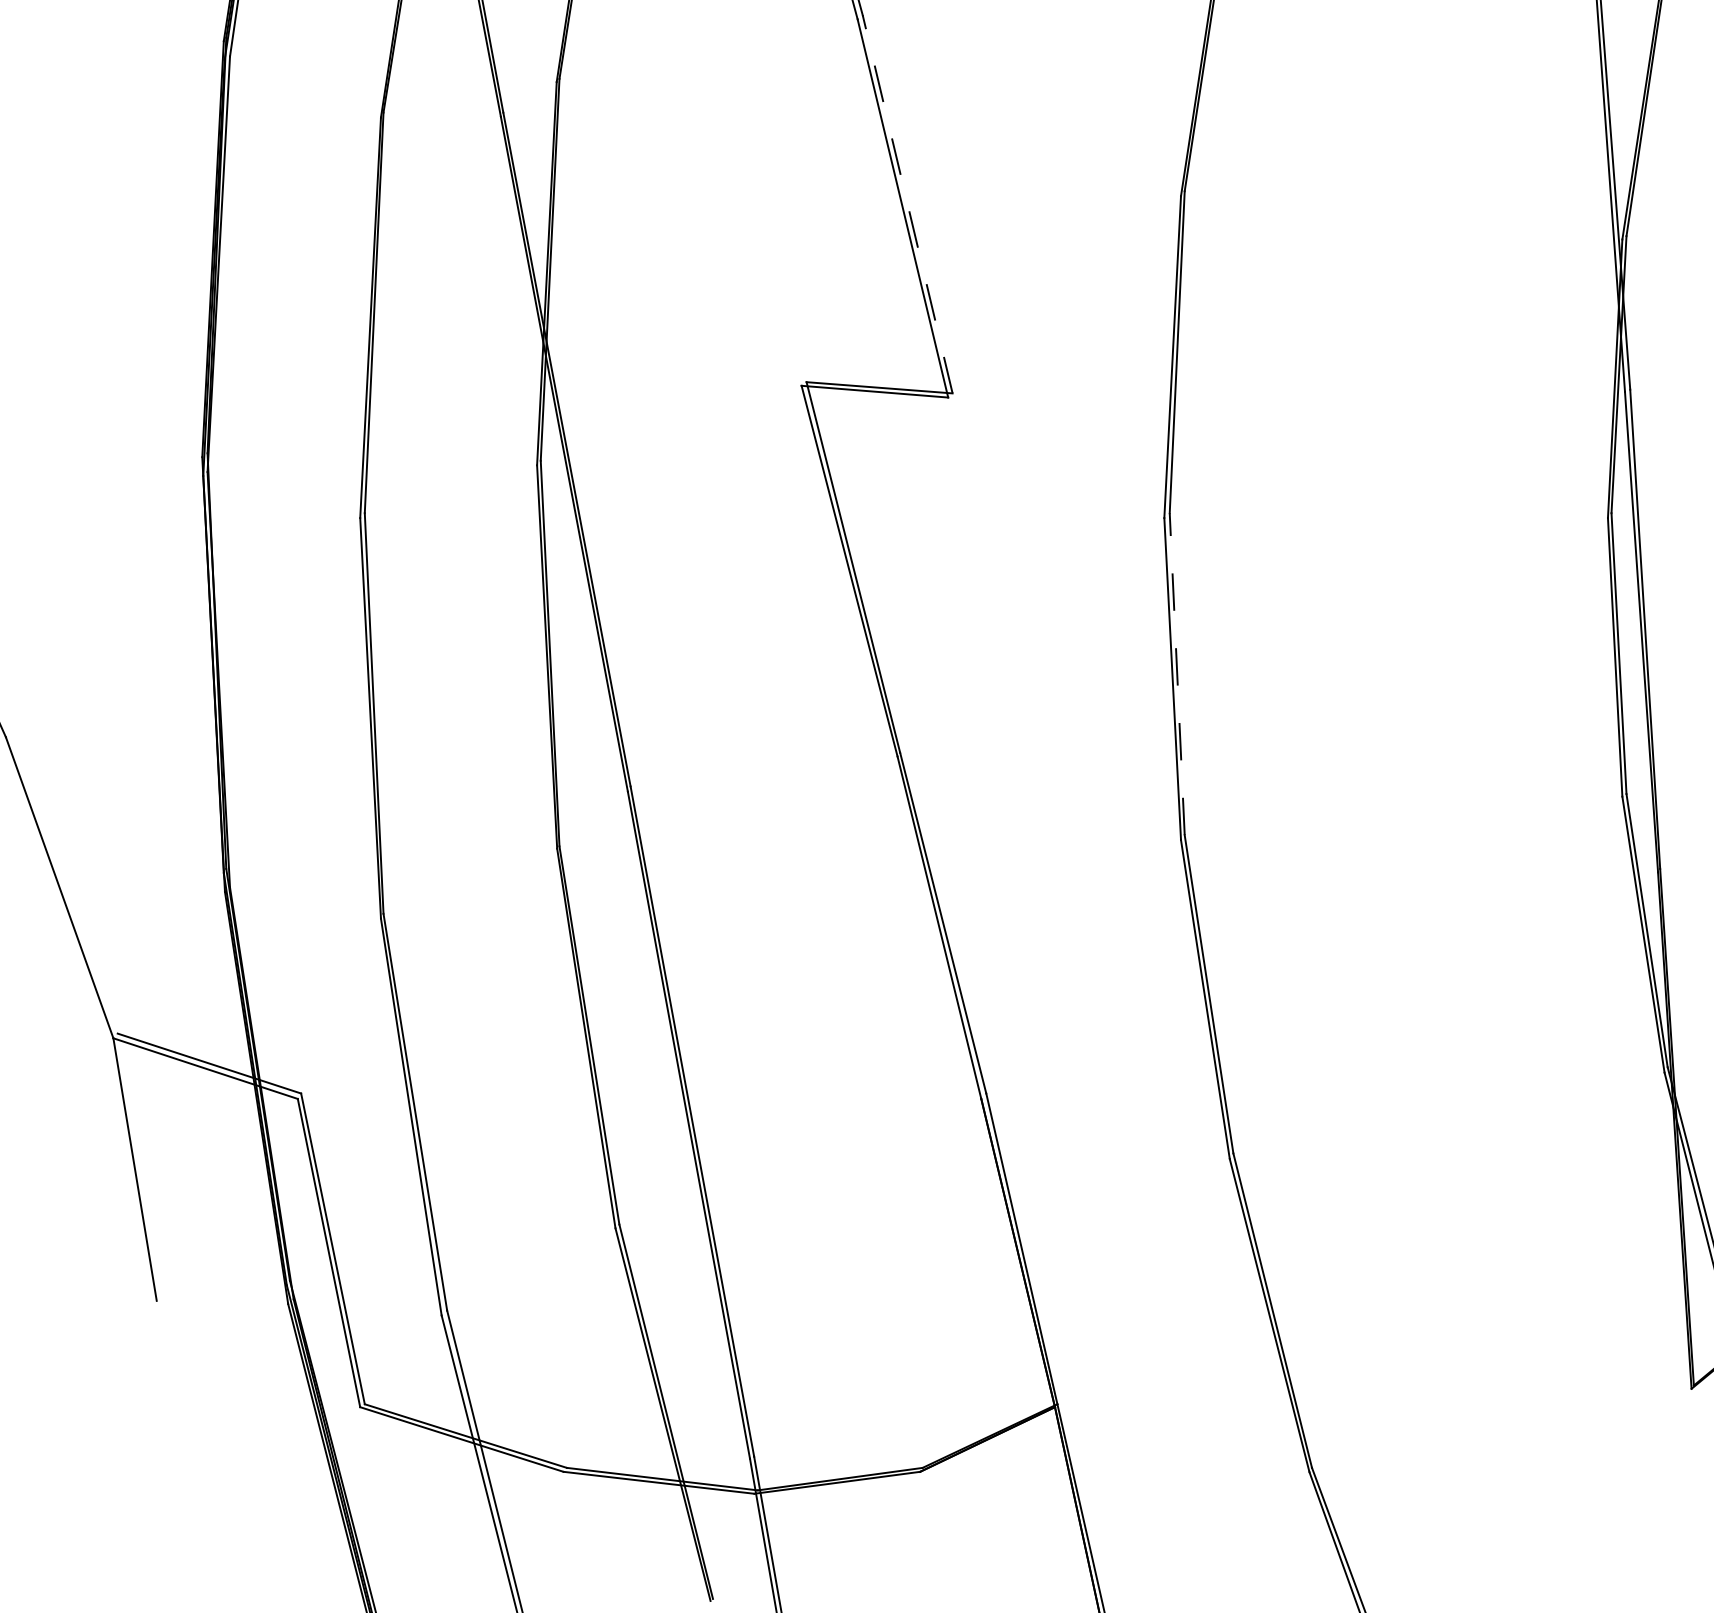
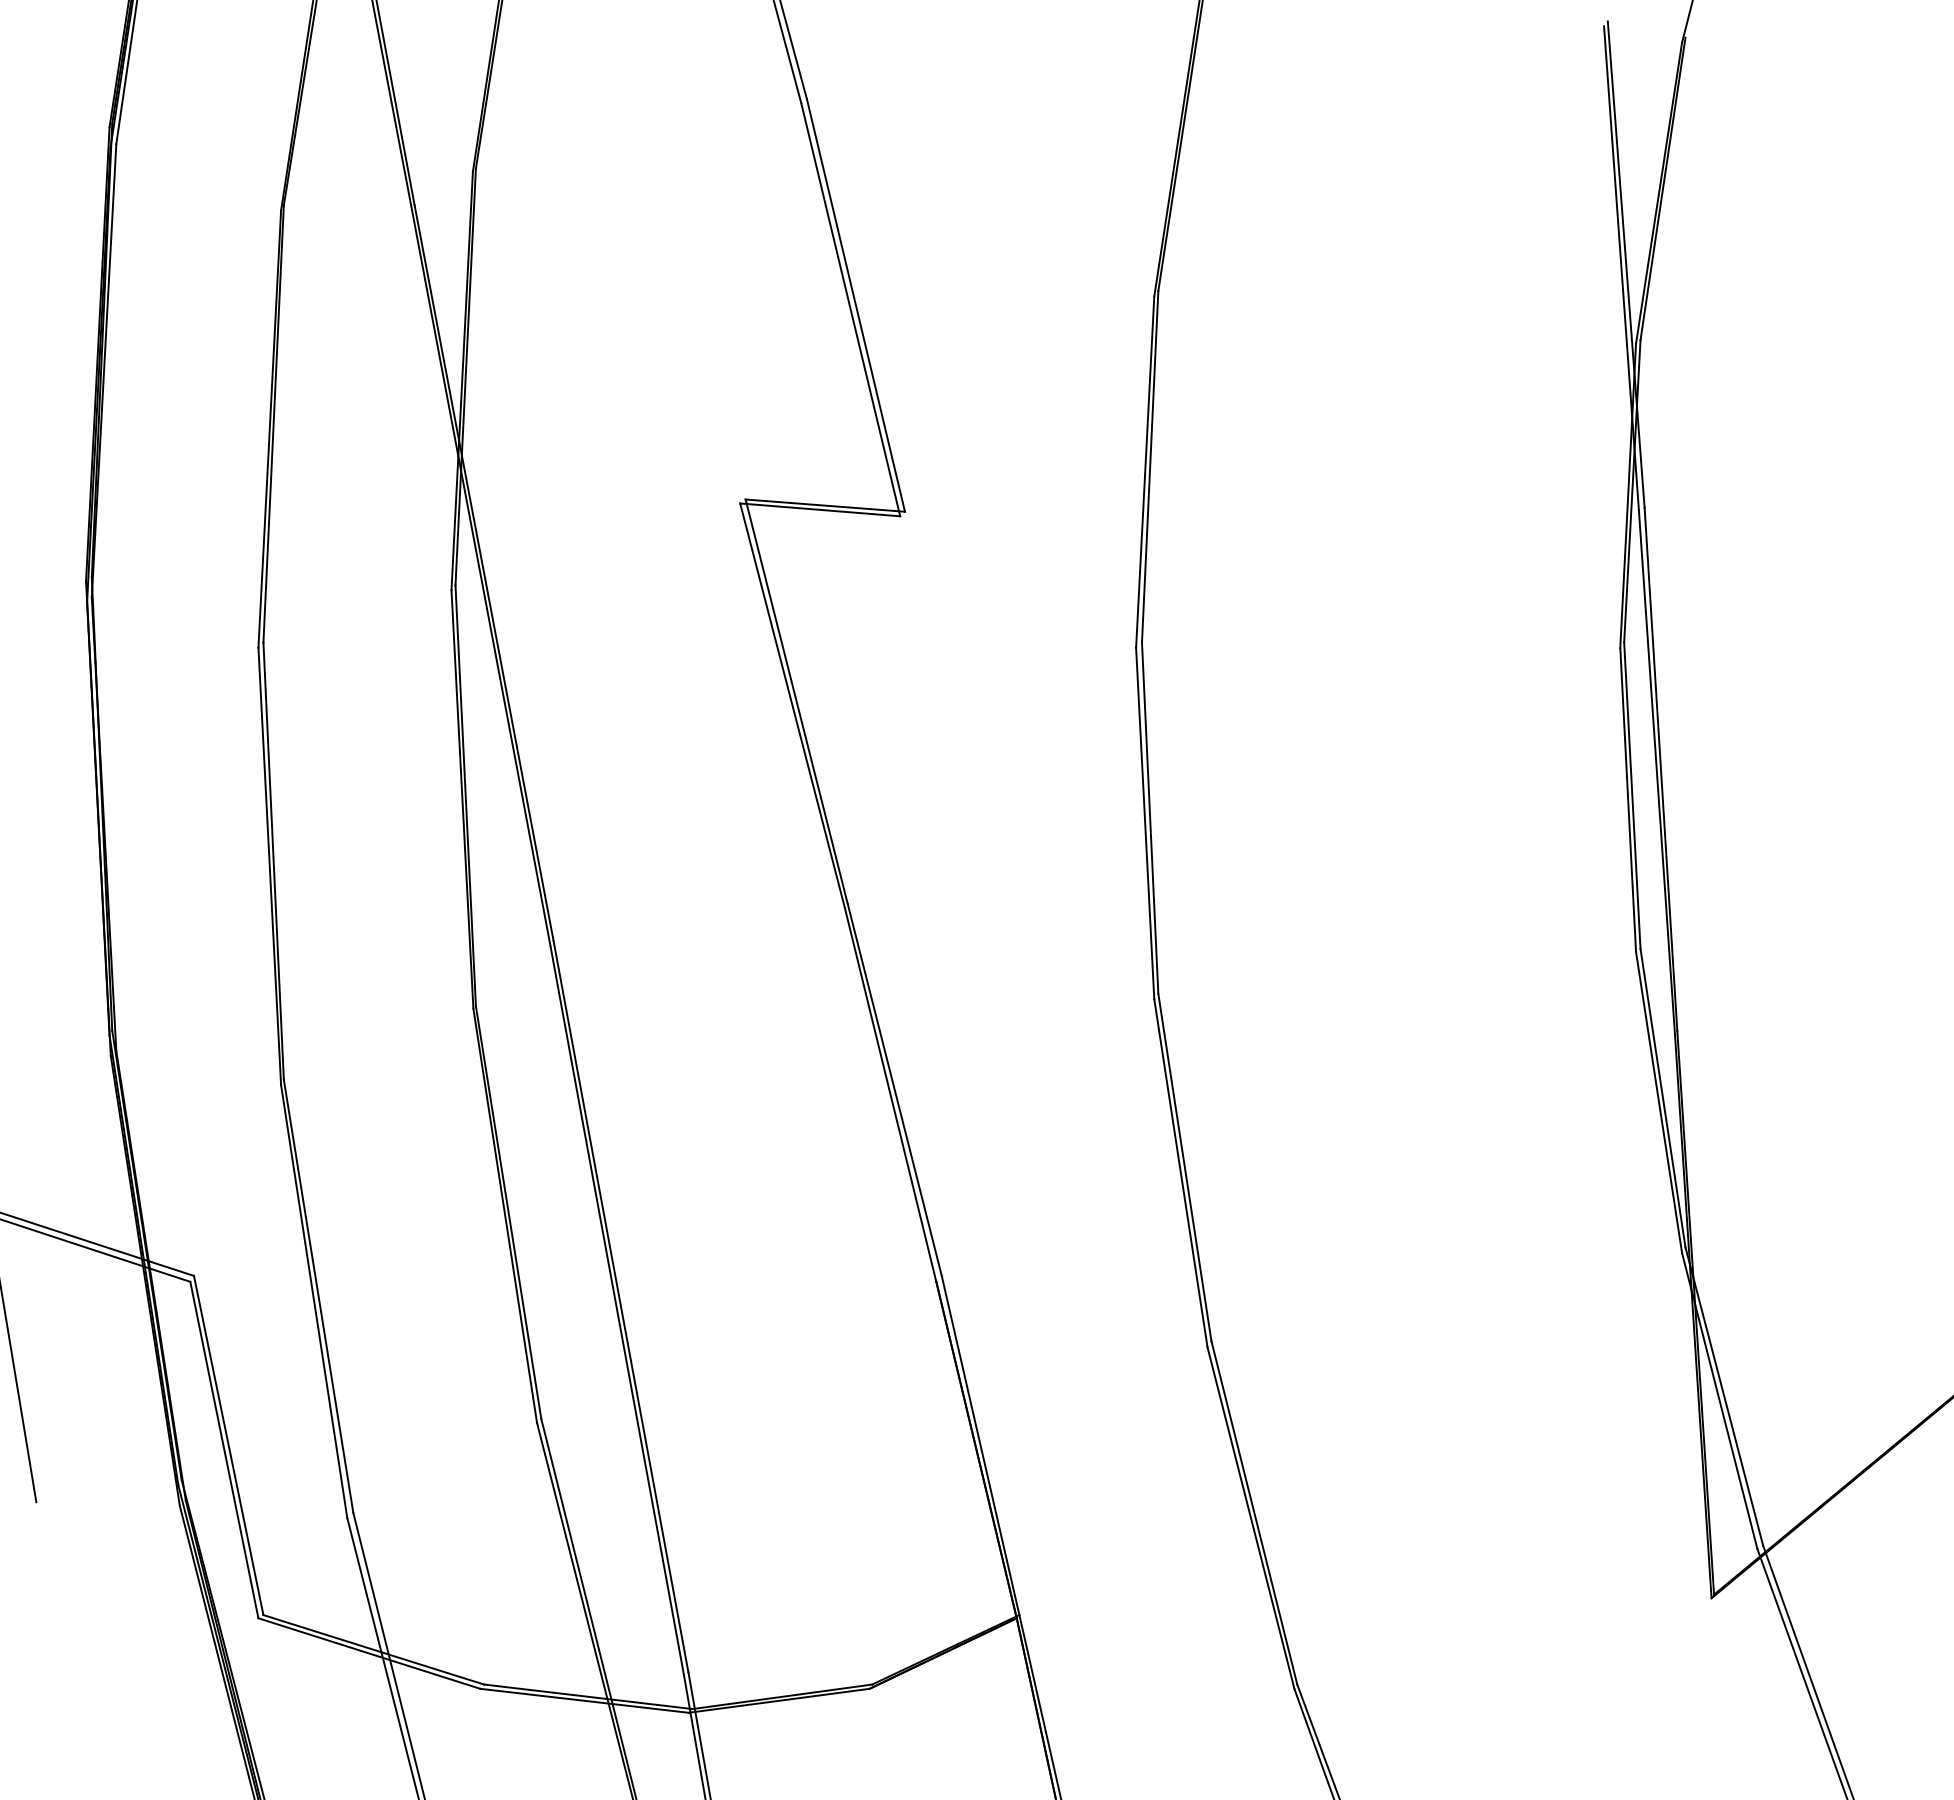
line: (907, 203) -> (855, 304), dashed -> solid
line: (1177, 674) -> (1150, 818), dashed -> solid

